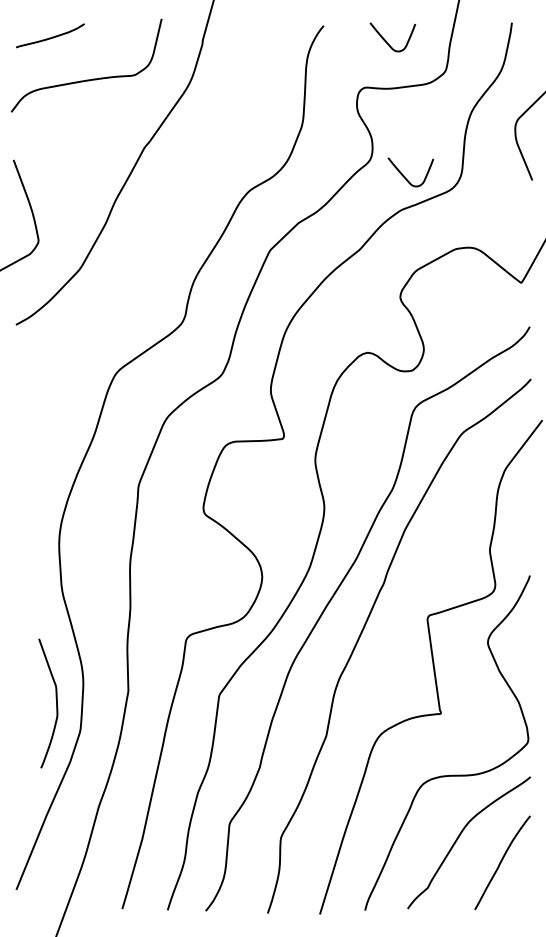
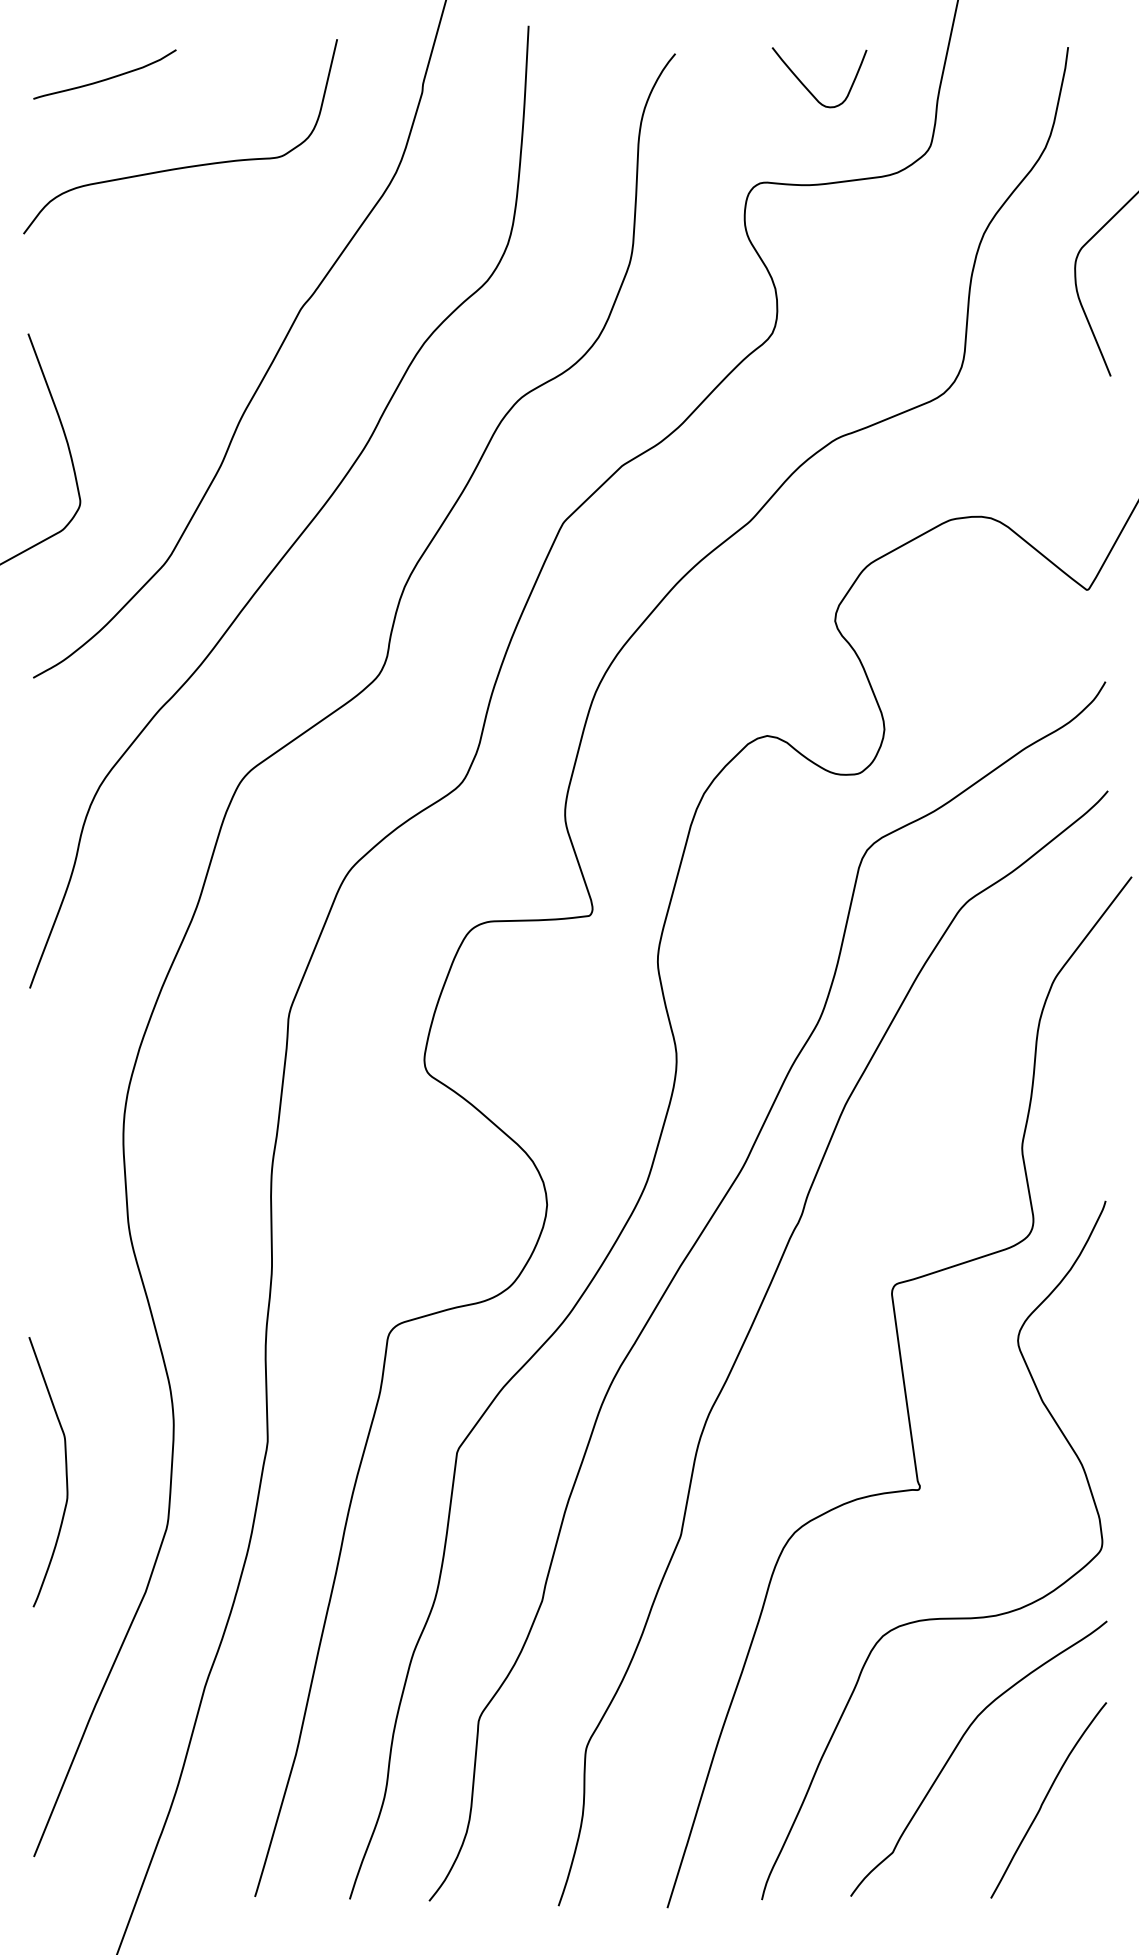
curve: (405, 176) -> (845, 368), removed
curve: (147, 250) -> (307, 522), added
curve: (56, 703) -> (65, 1472), moved

